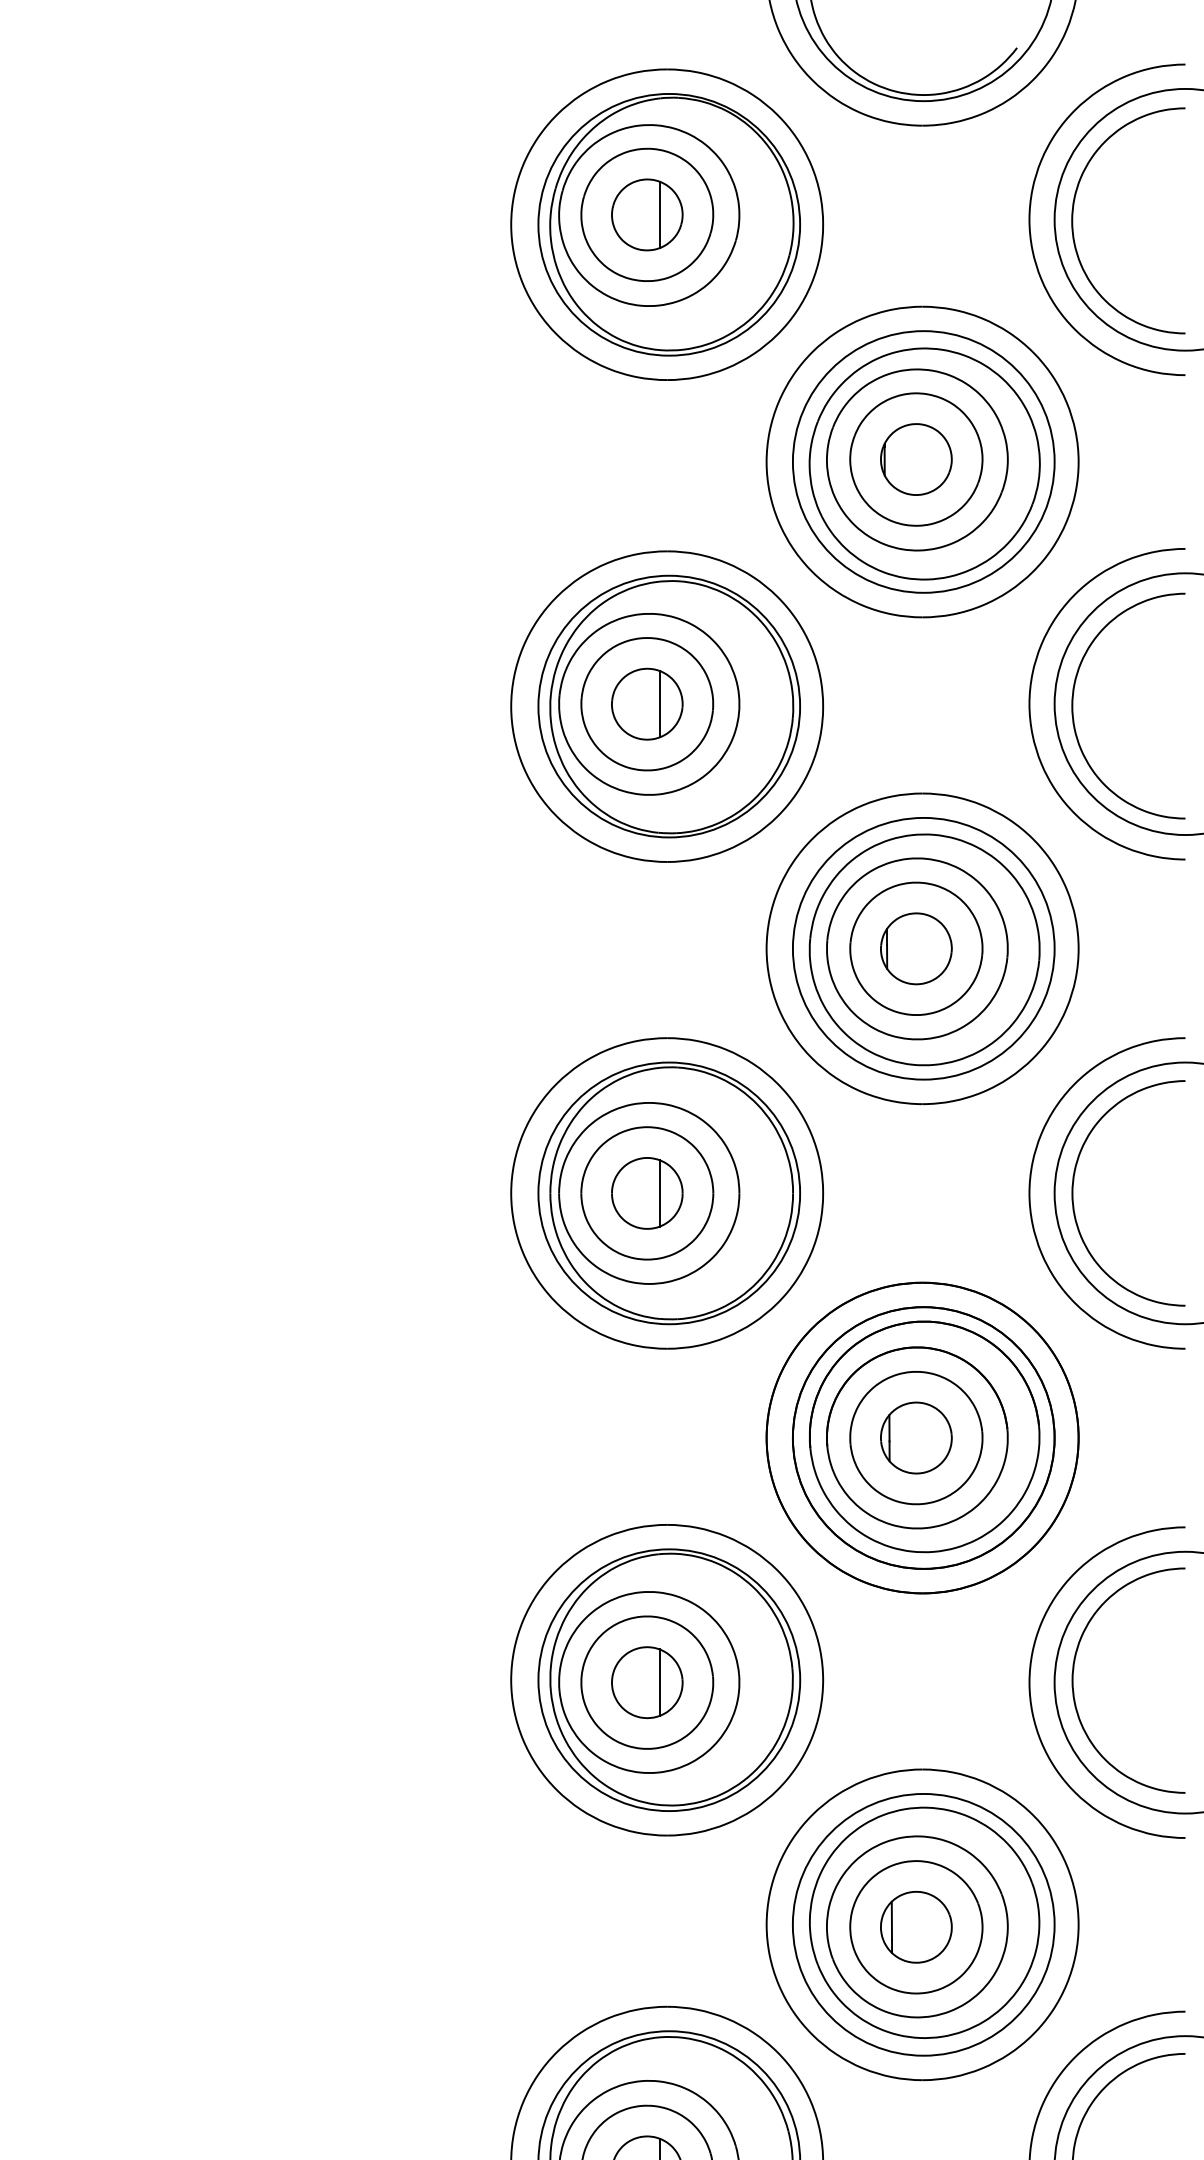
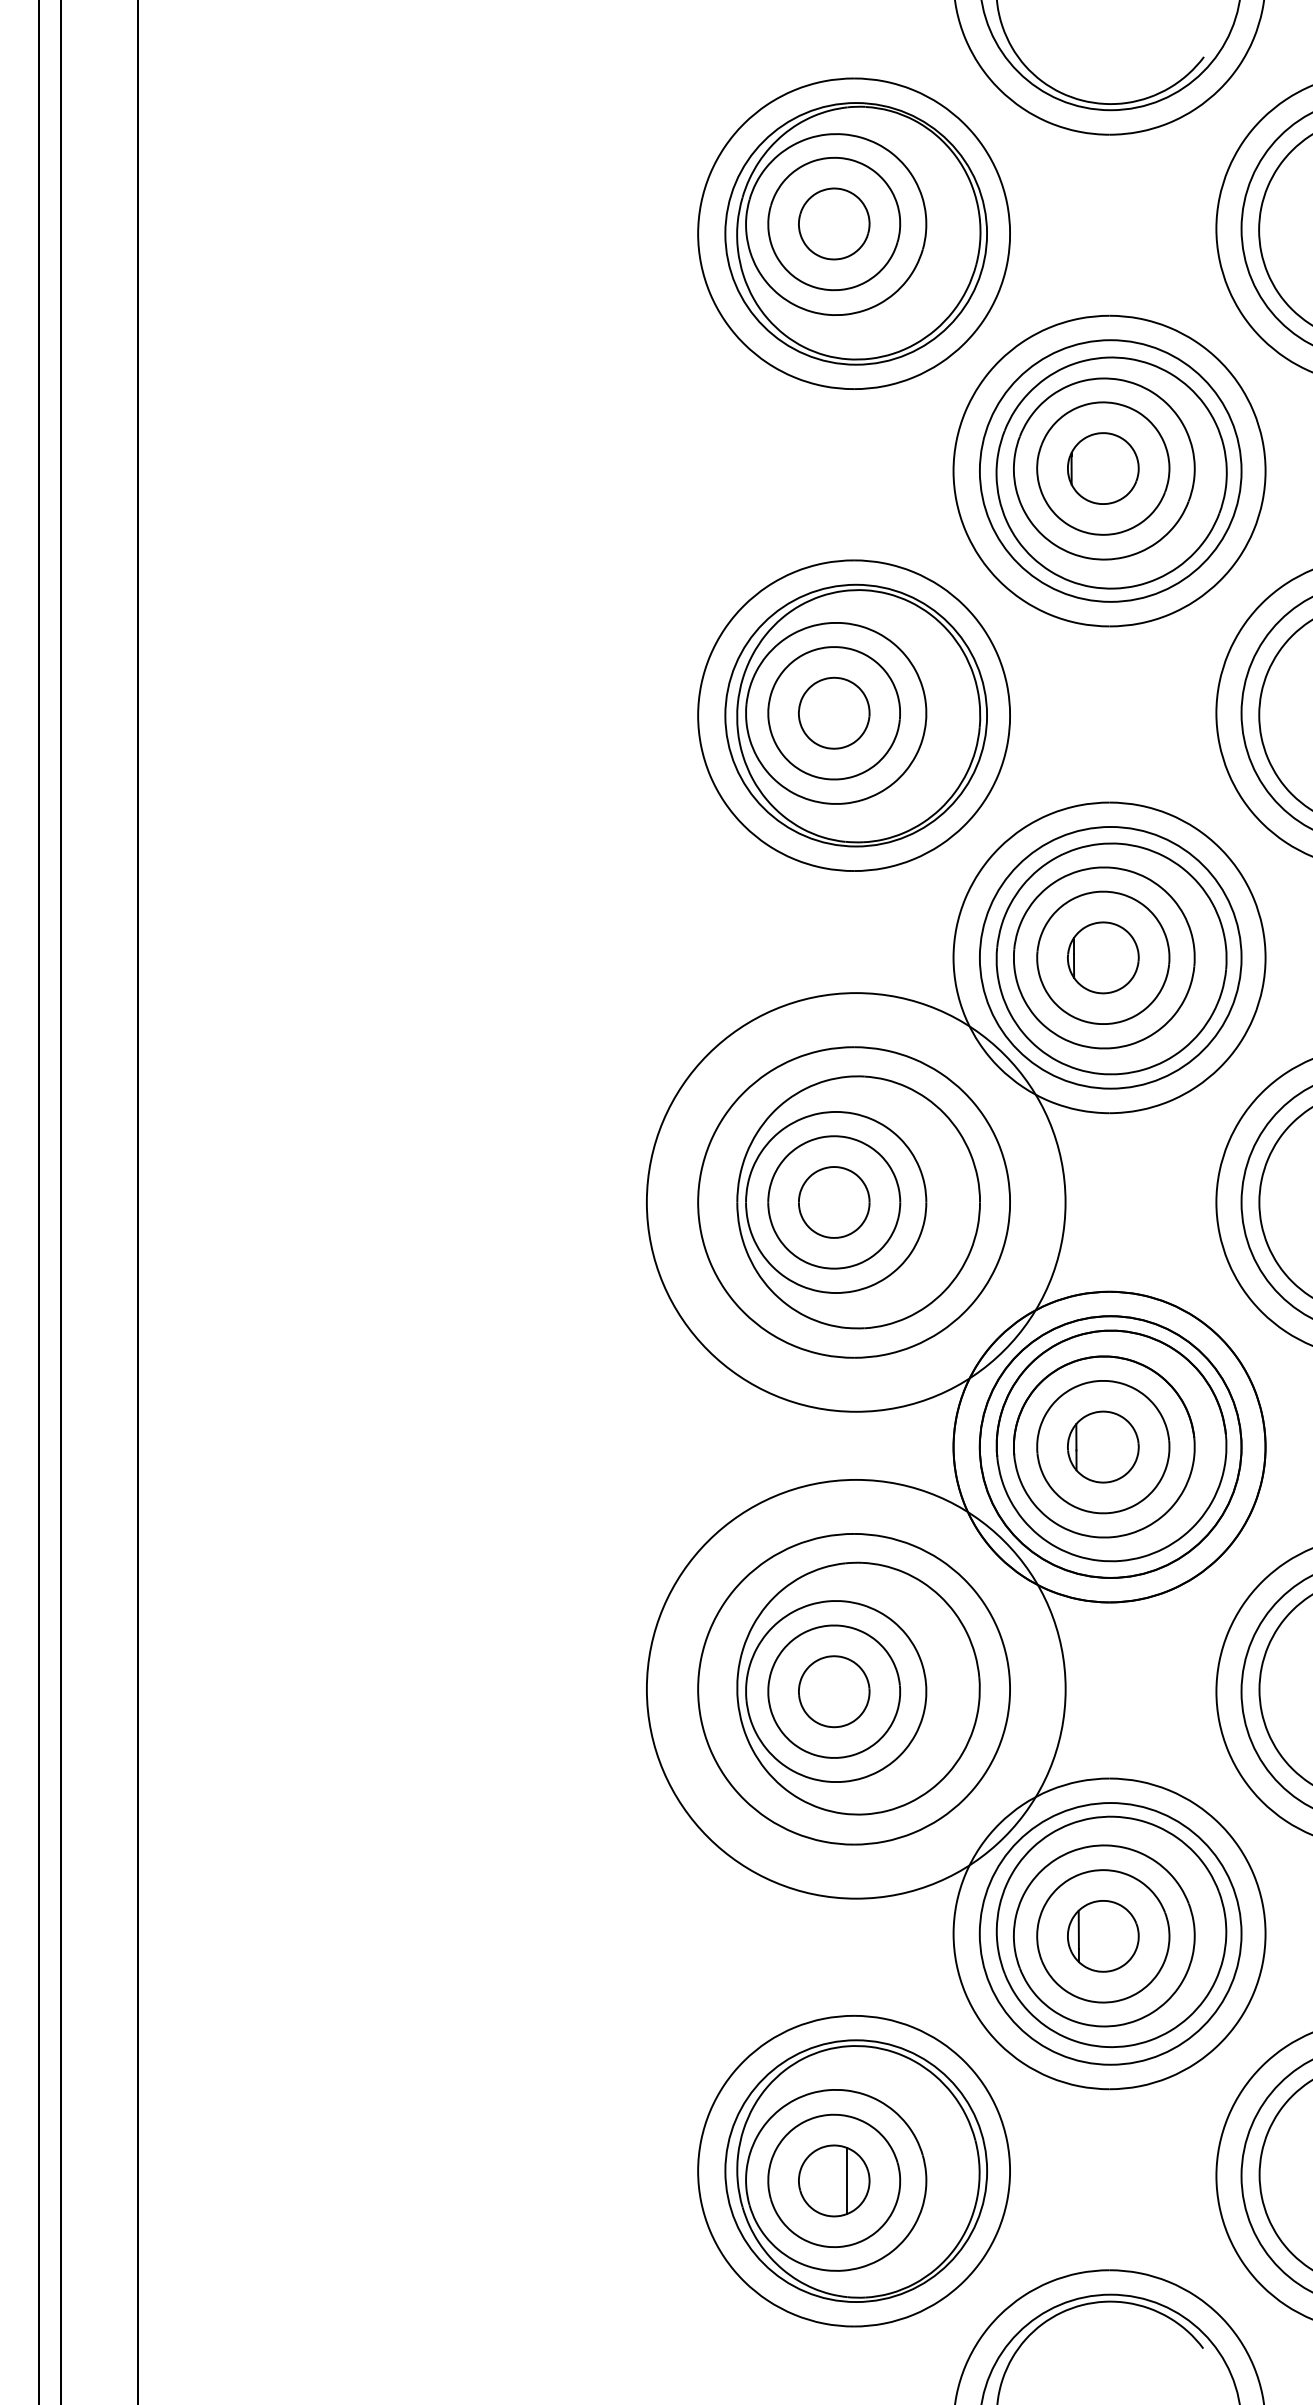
line: (659, 214) -> (846, 223), removed
line: (659, 703) -> (846, 712), removed
line: (659, 1193) -> (846, 1202), removed
circle: (669, 1193) -> (856, 1202), size x1.6
circle: (669, 1680) -> (856, 1689), size x1.6
line: (659, 1682) -> (846, 1691), removed

